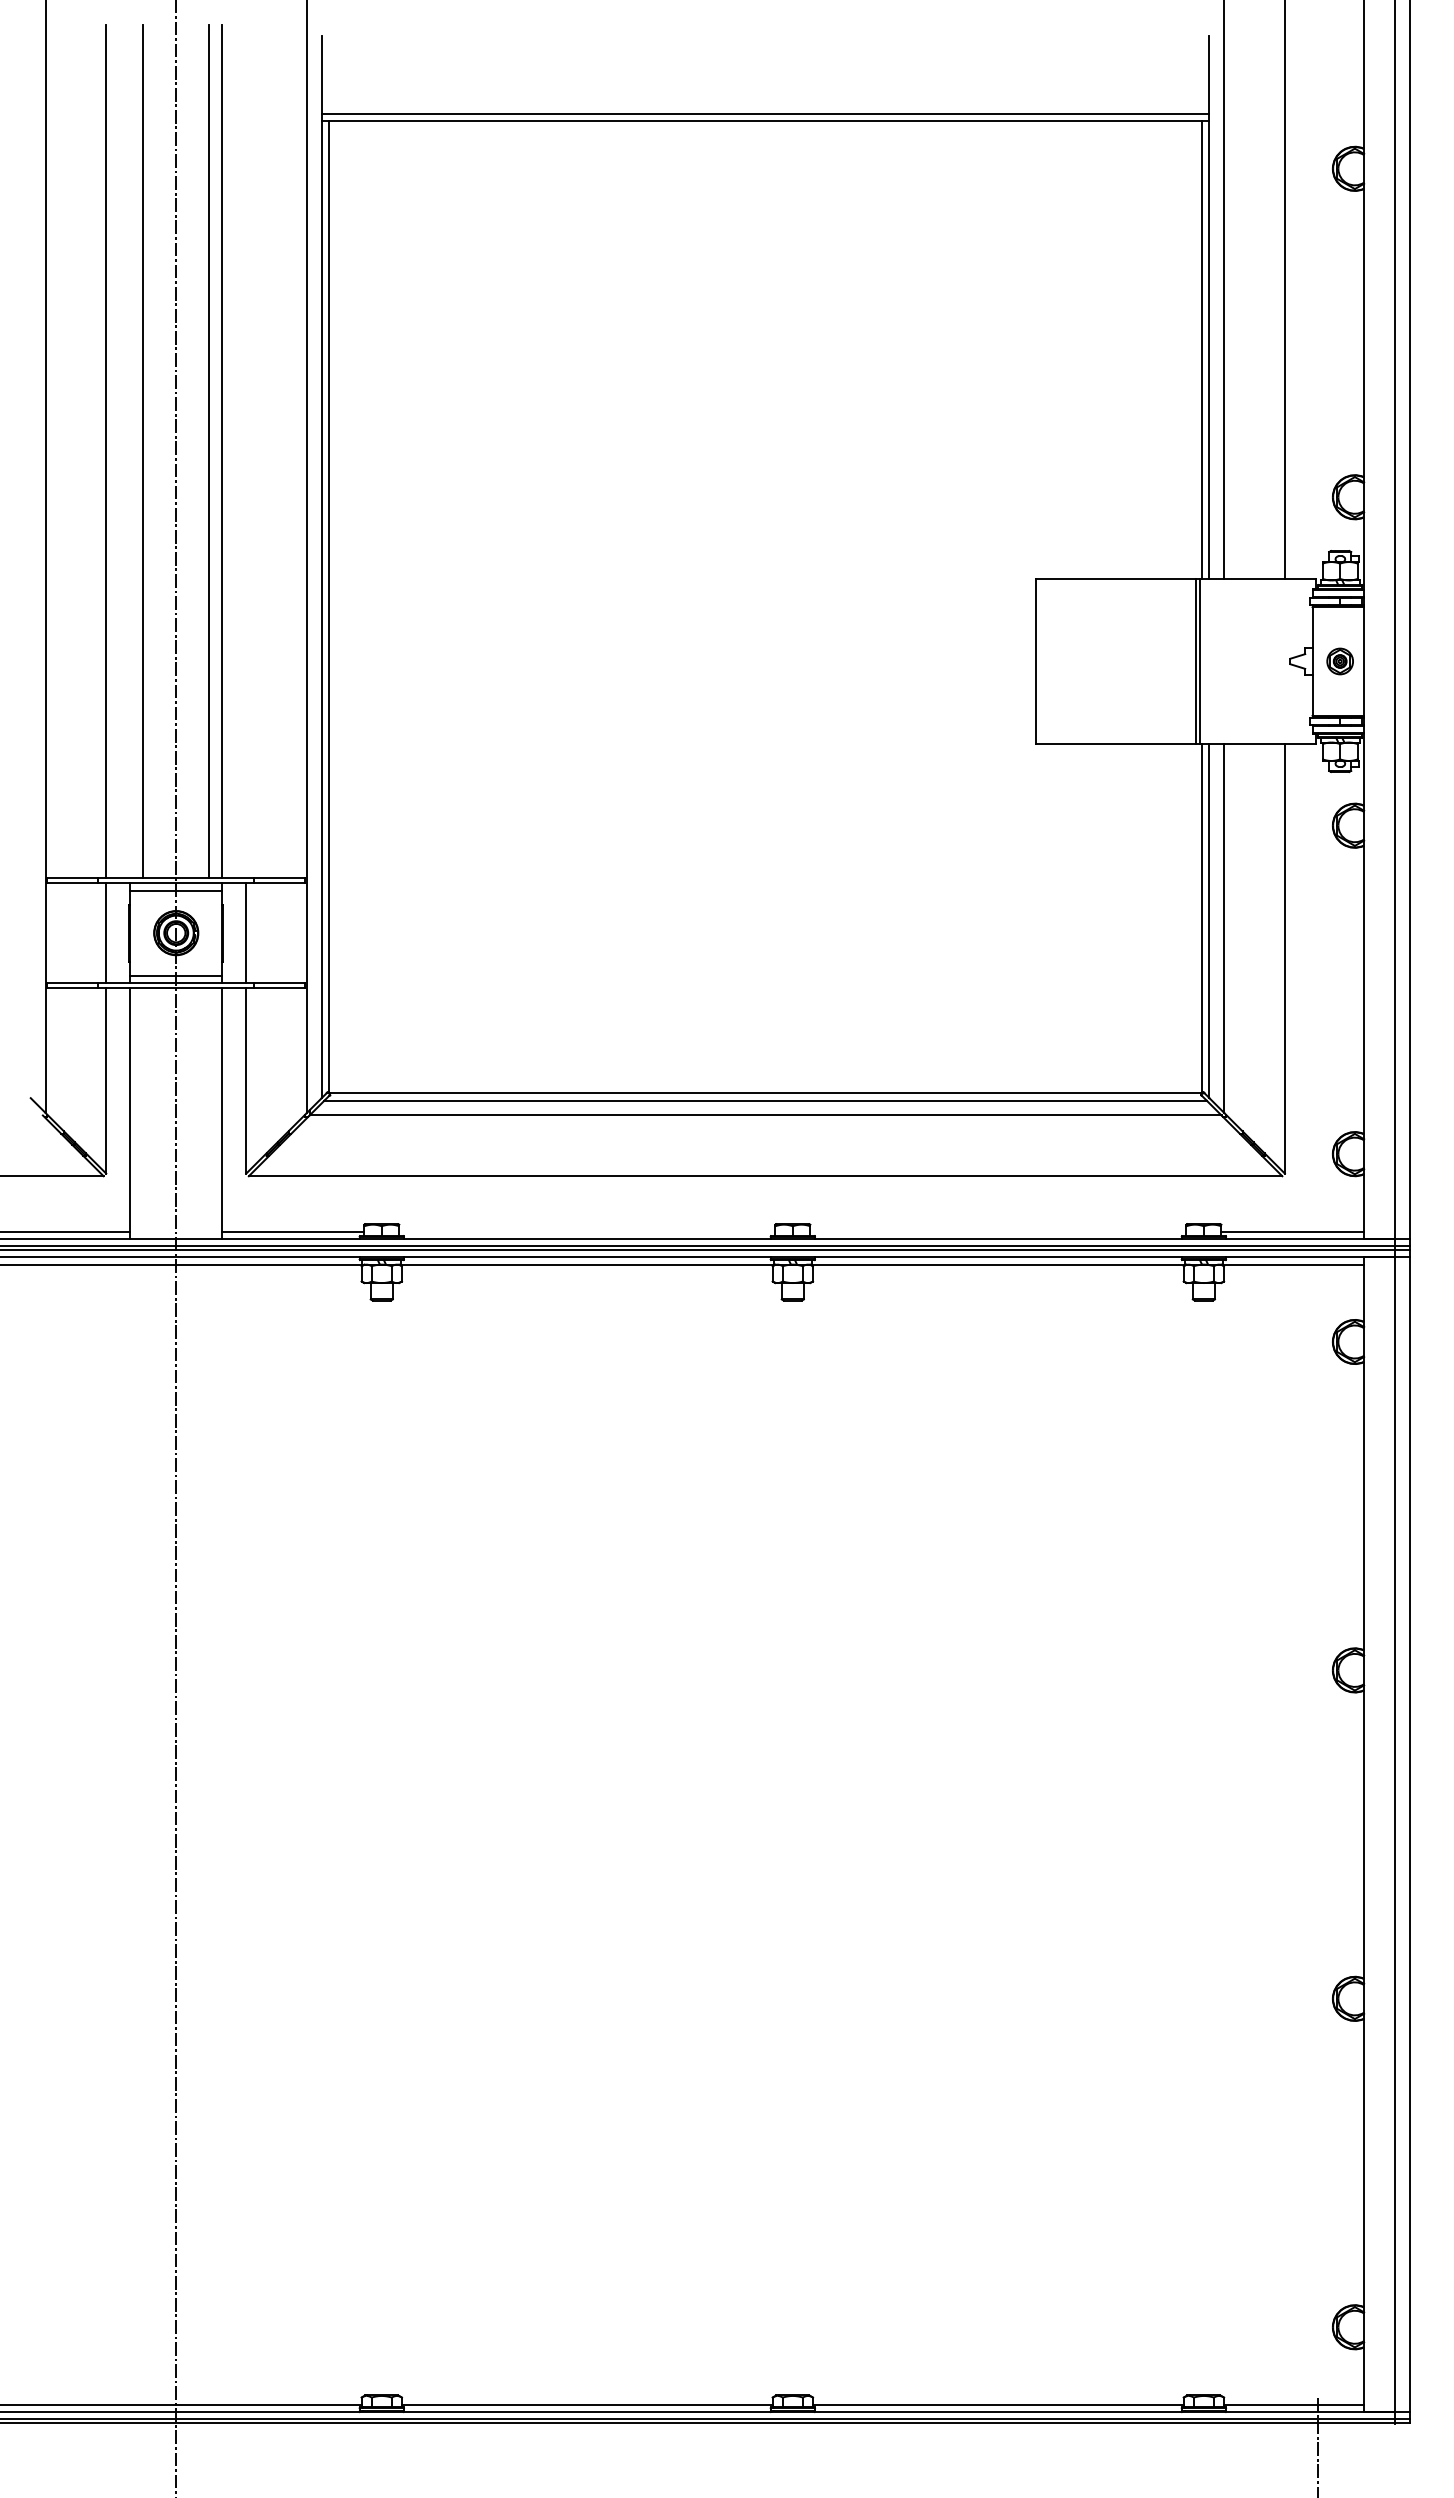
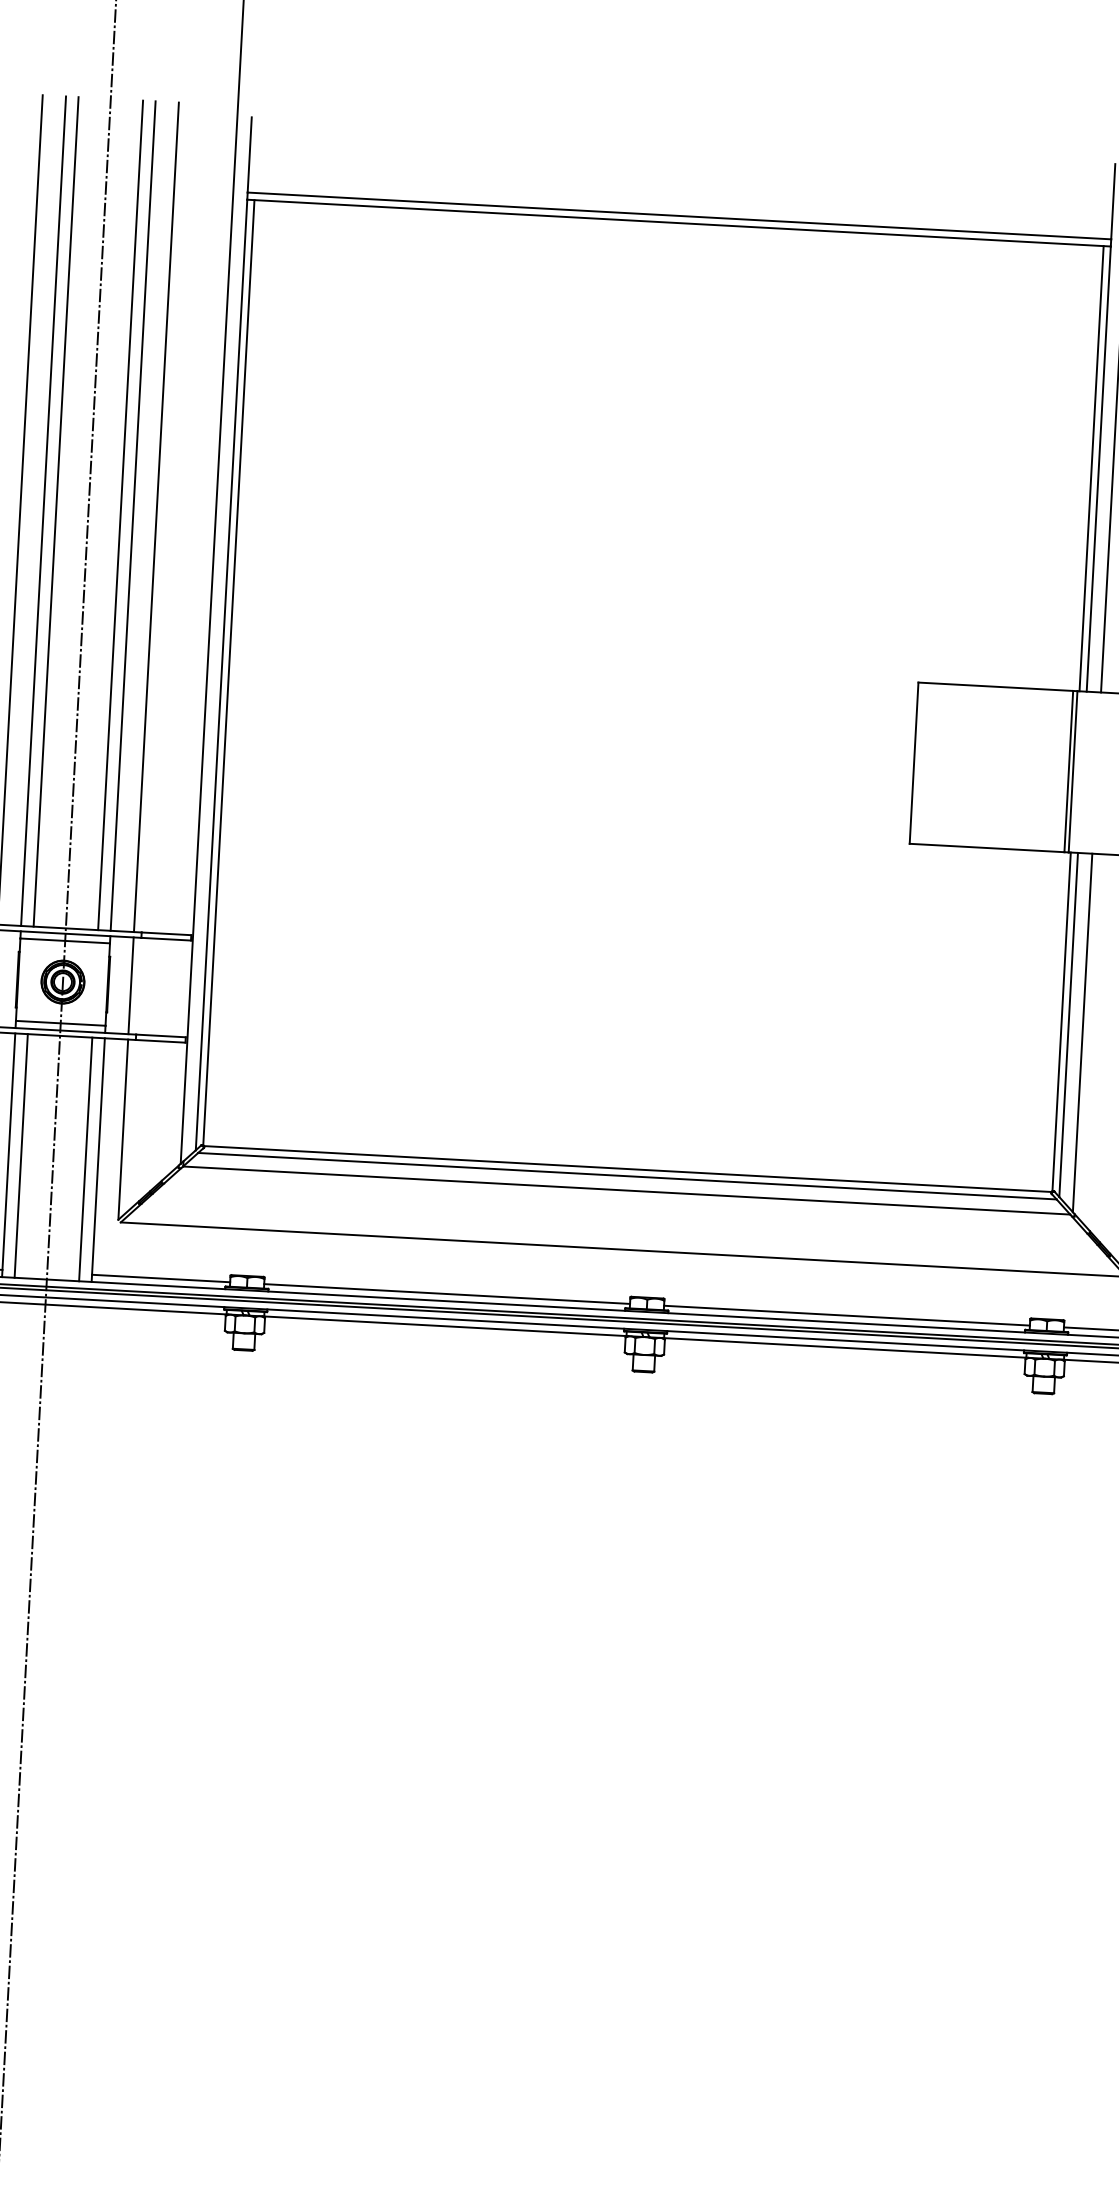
line: (130, 451) -> (43, 511), added
line: (246, 451) -> (156, 517), added
line: (143, 1113) -> (21, 1155), added
line: (209, 1113) -> (85, 1159), added
line: (587, 1231) -> (447, 1294), added
line: (998, 1231) -> (847, 1315), added

